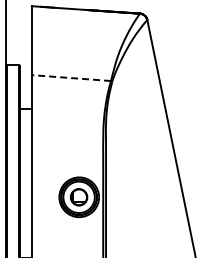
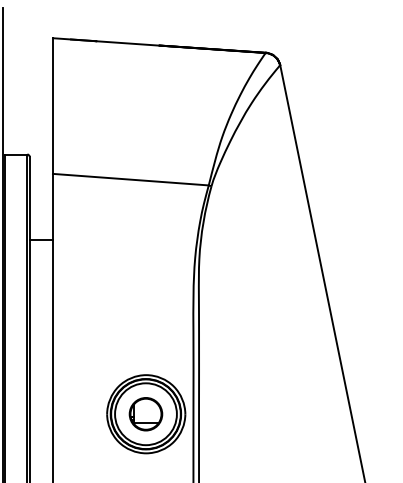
line: (71, 78) -> (131, 180), dashed -> solid

